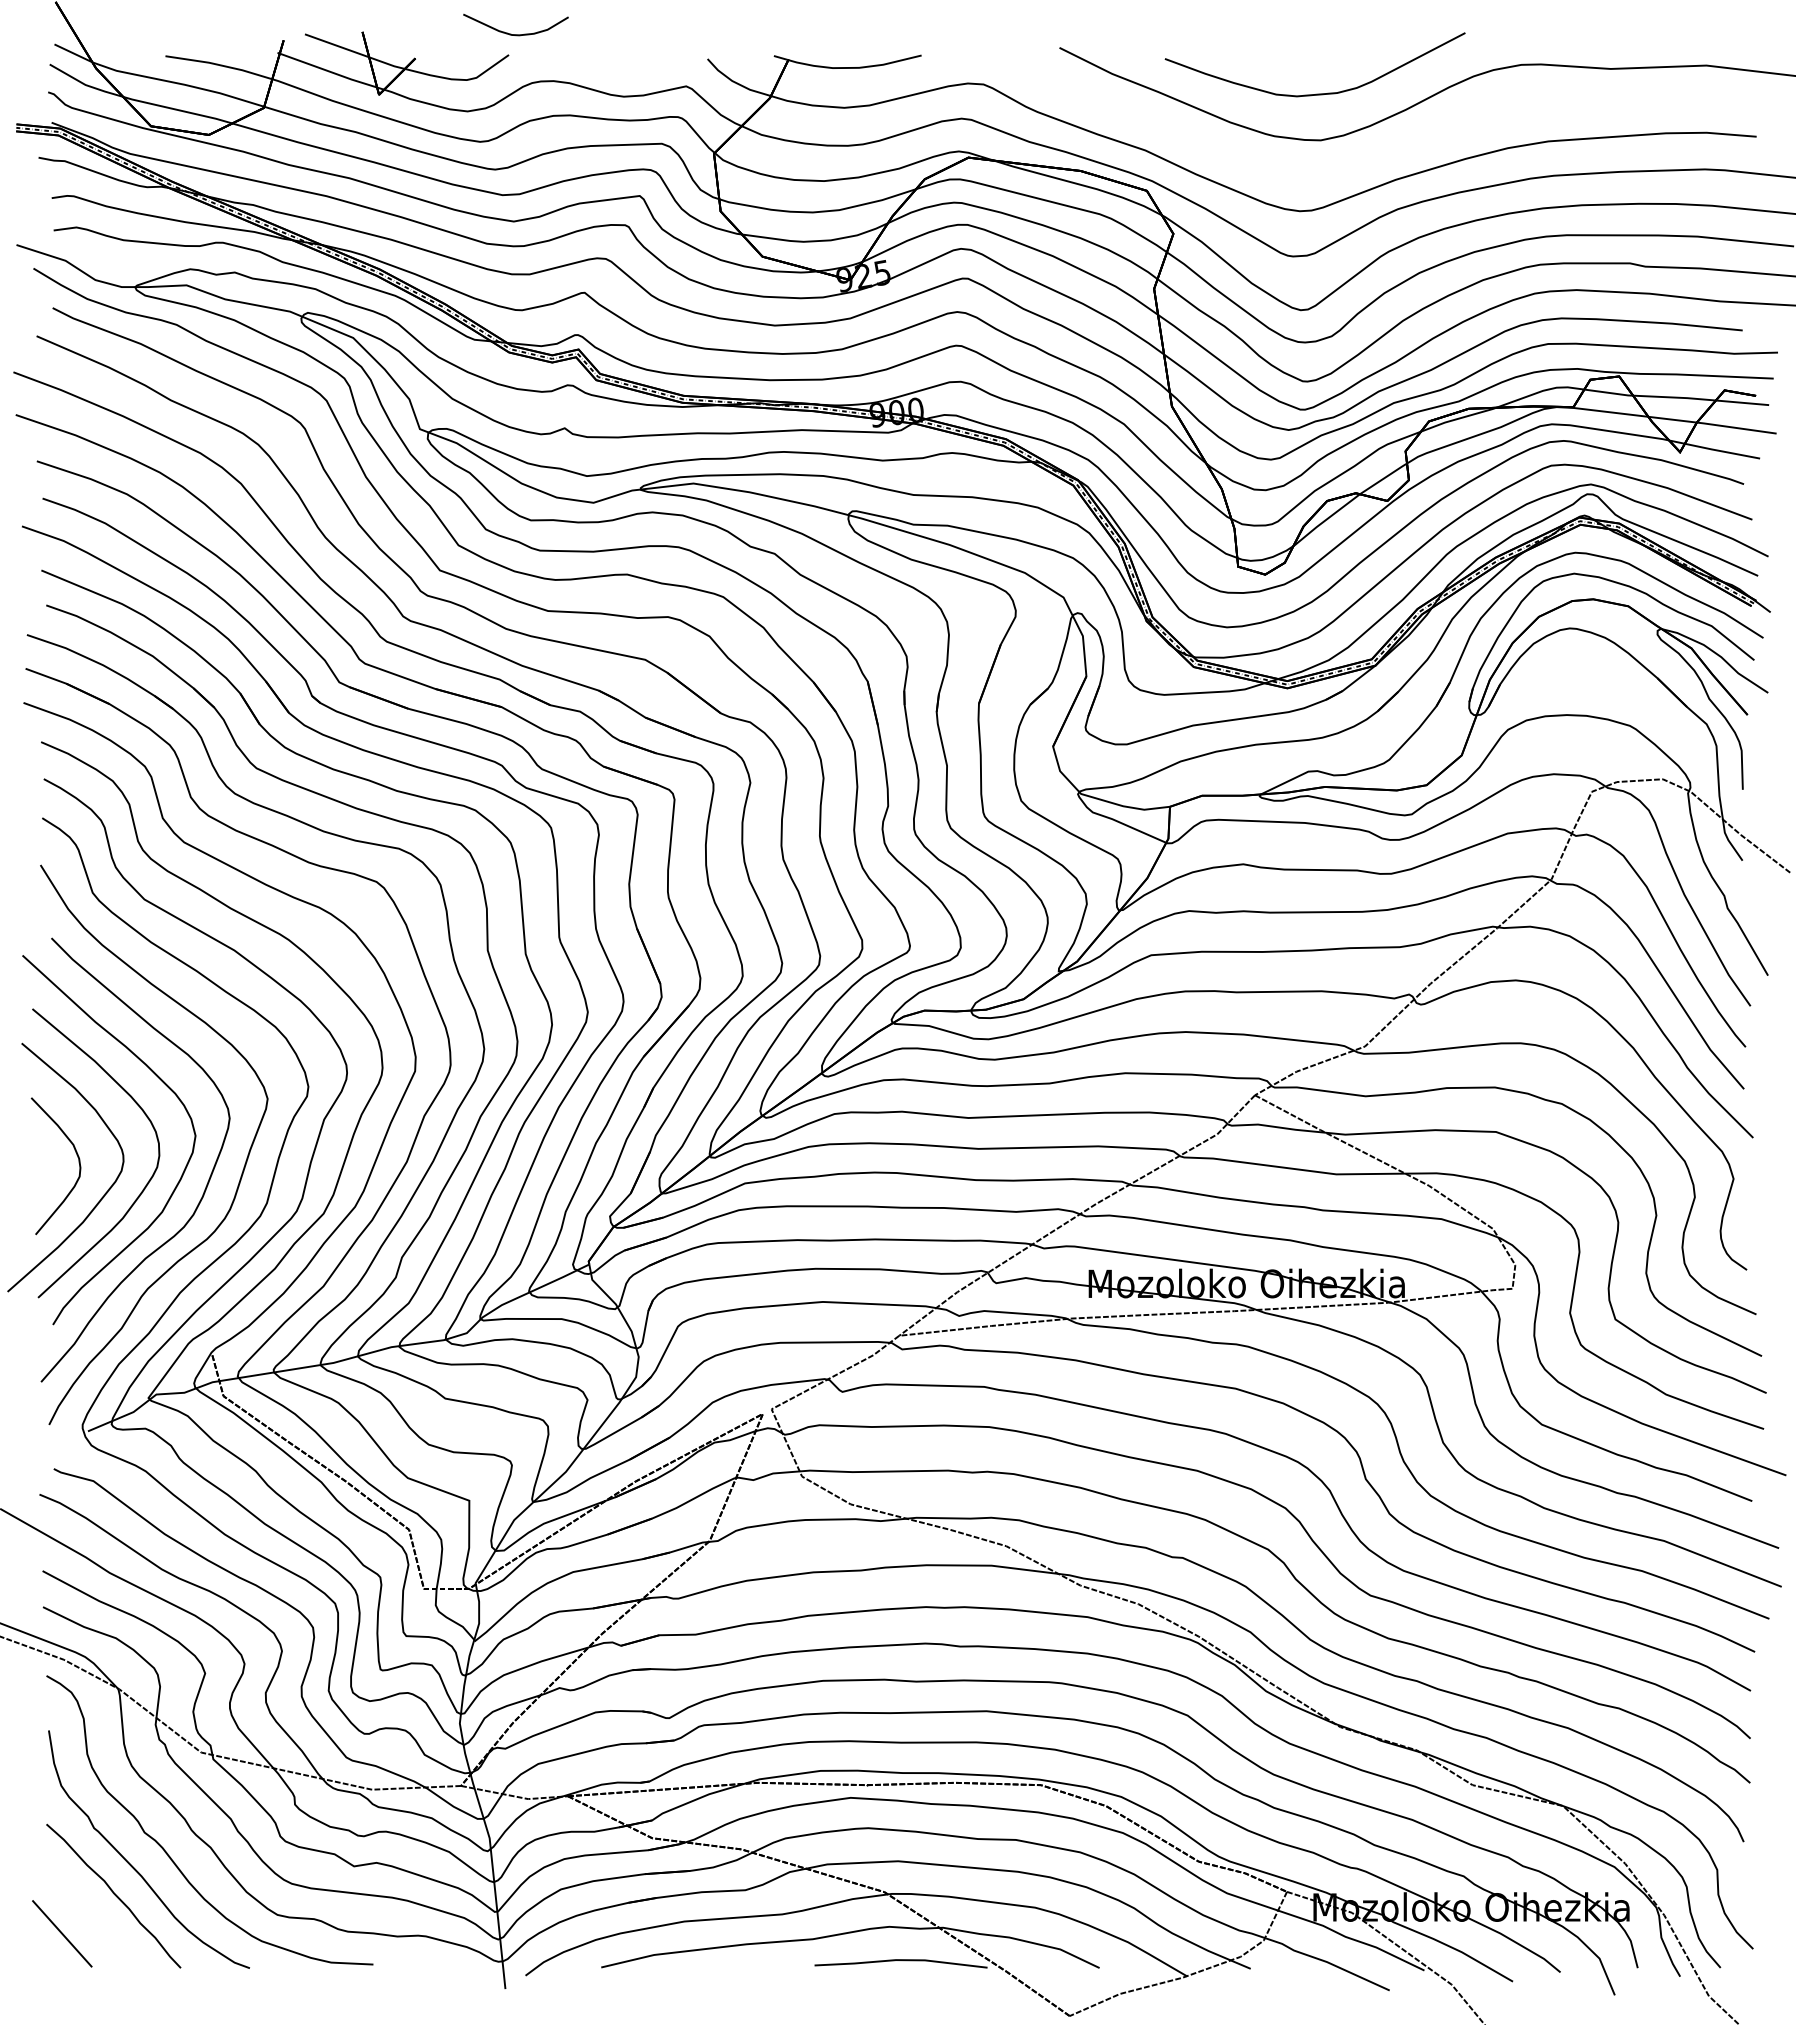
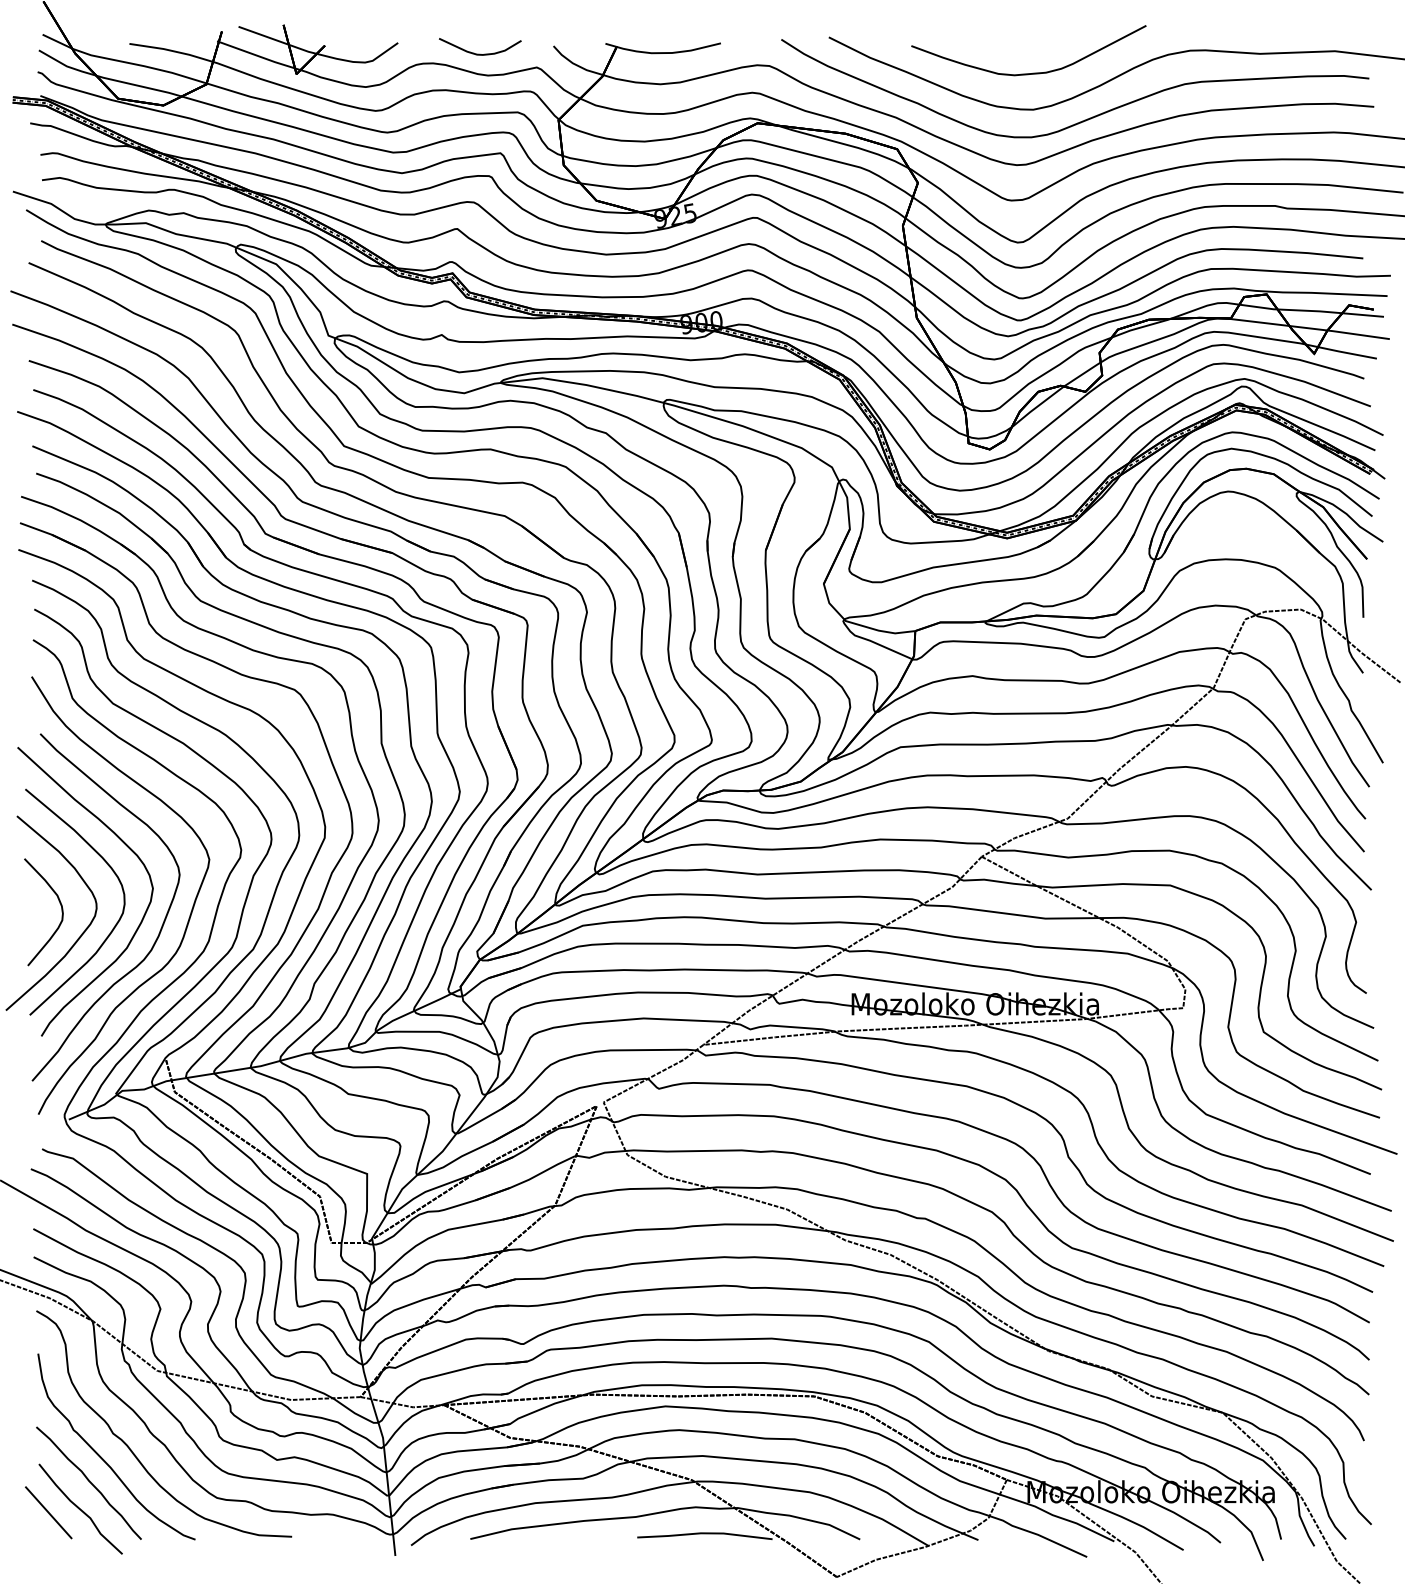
curve: (511, 33) -> (476, 53), moved
curve: (1388, 152) -> (1086, 119), added
curve: (102, 1929) -> (80, 1509), added

